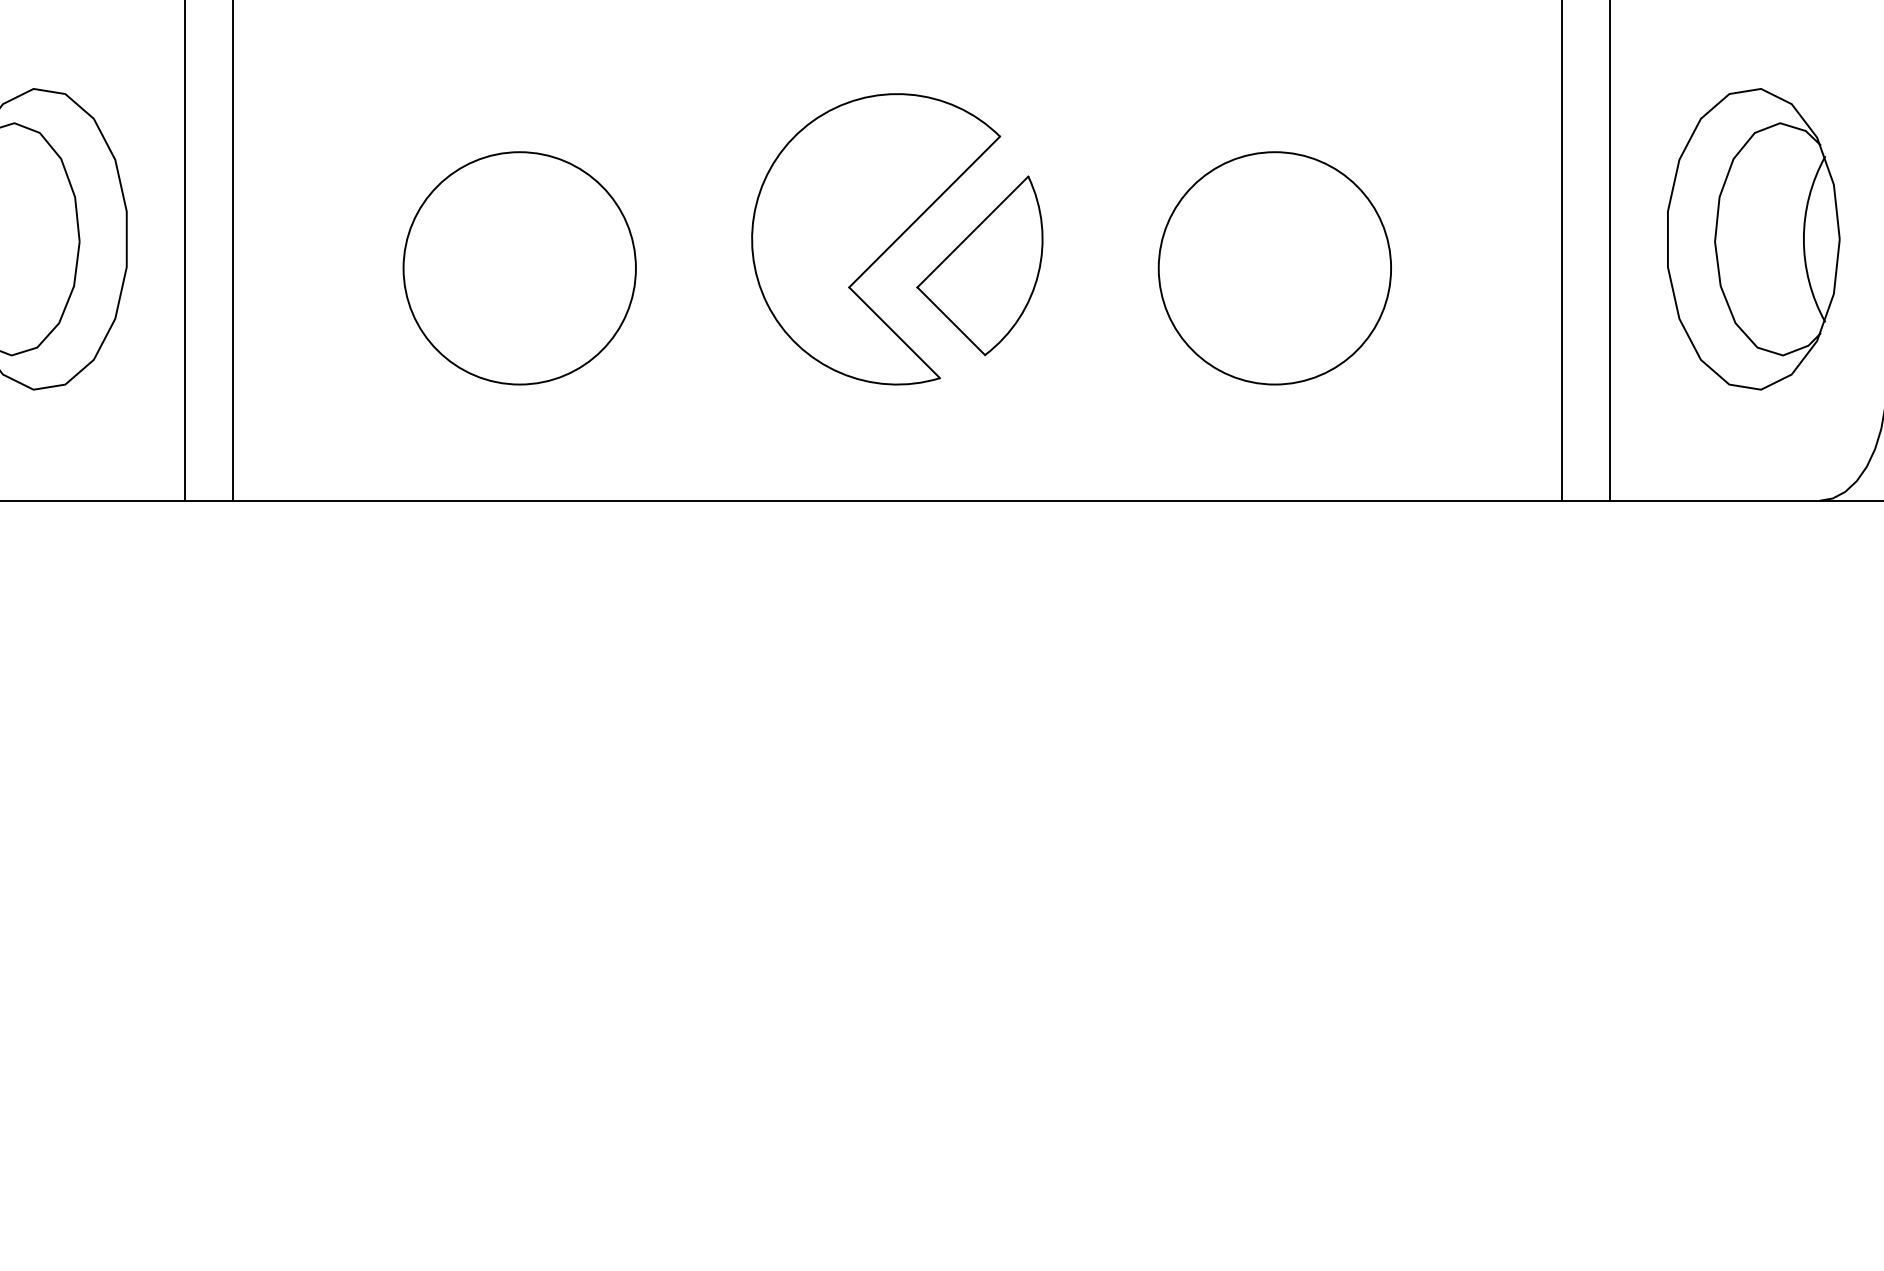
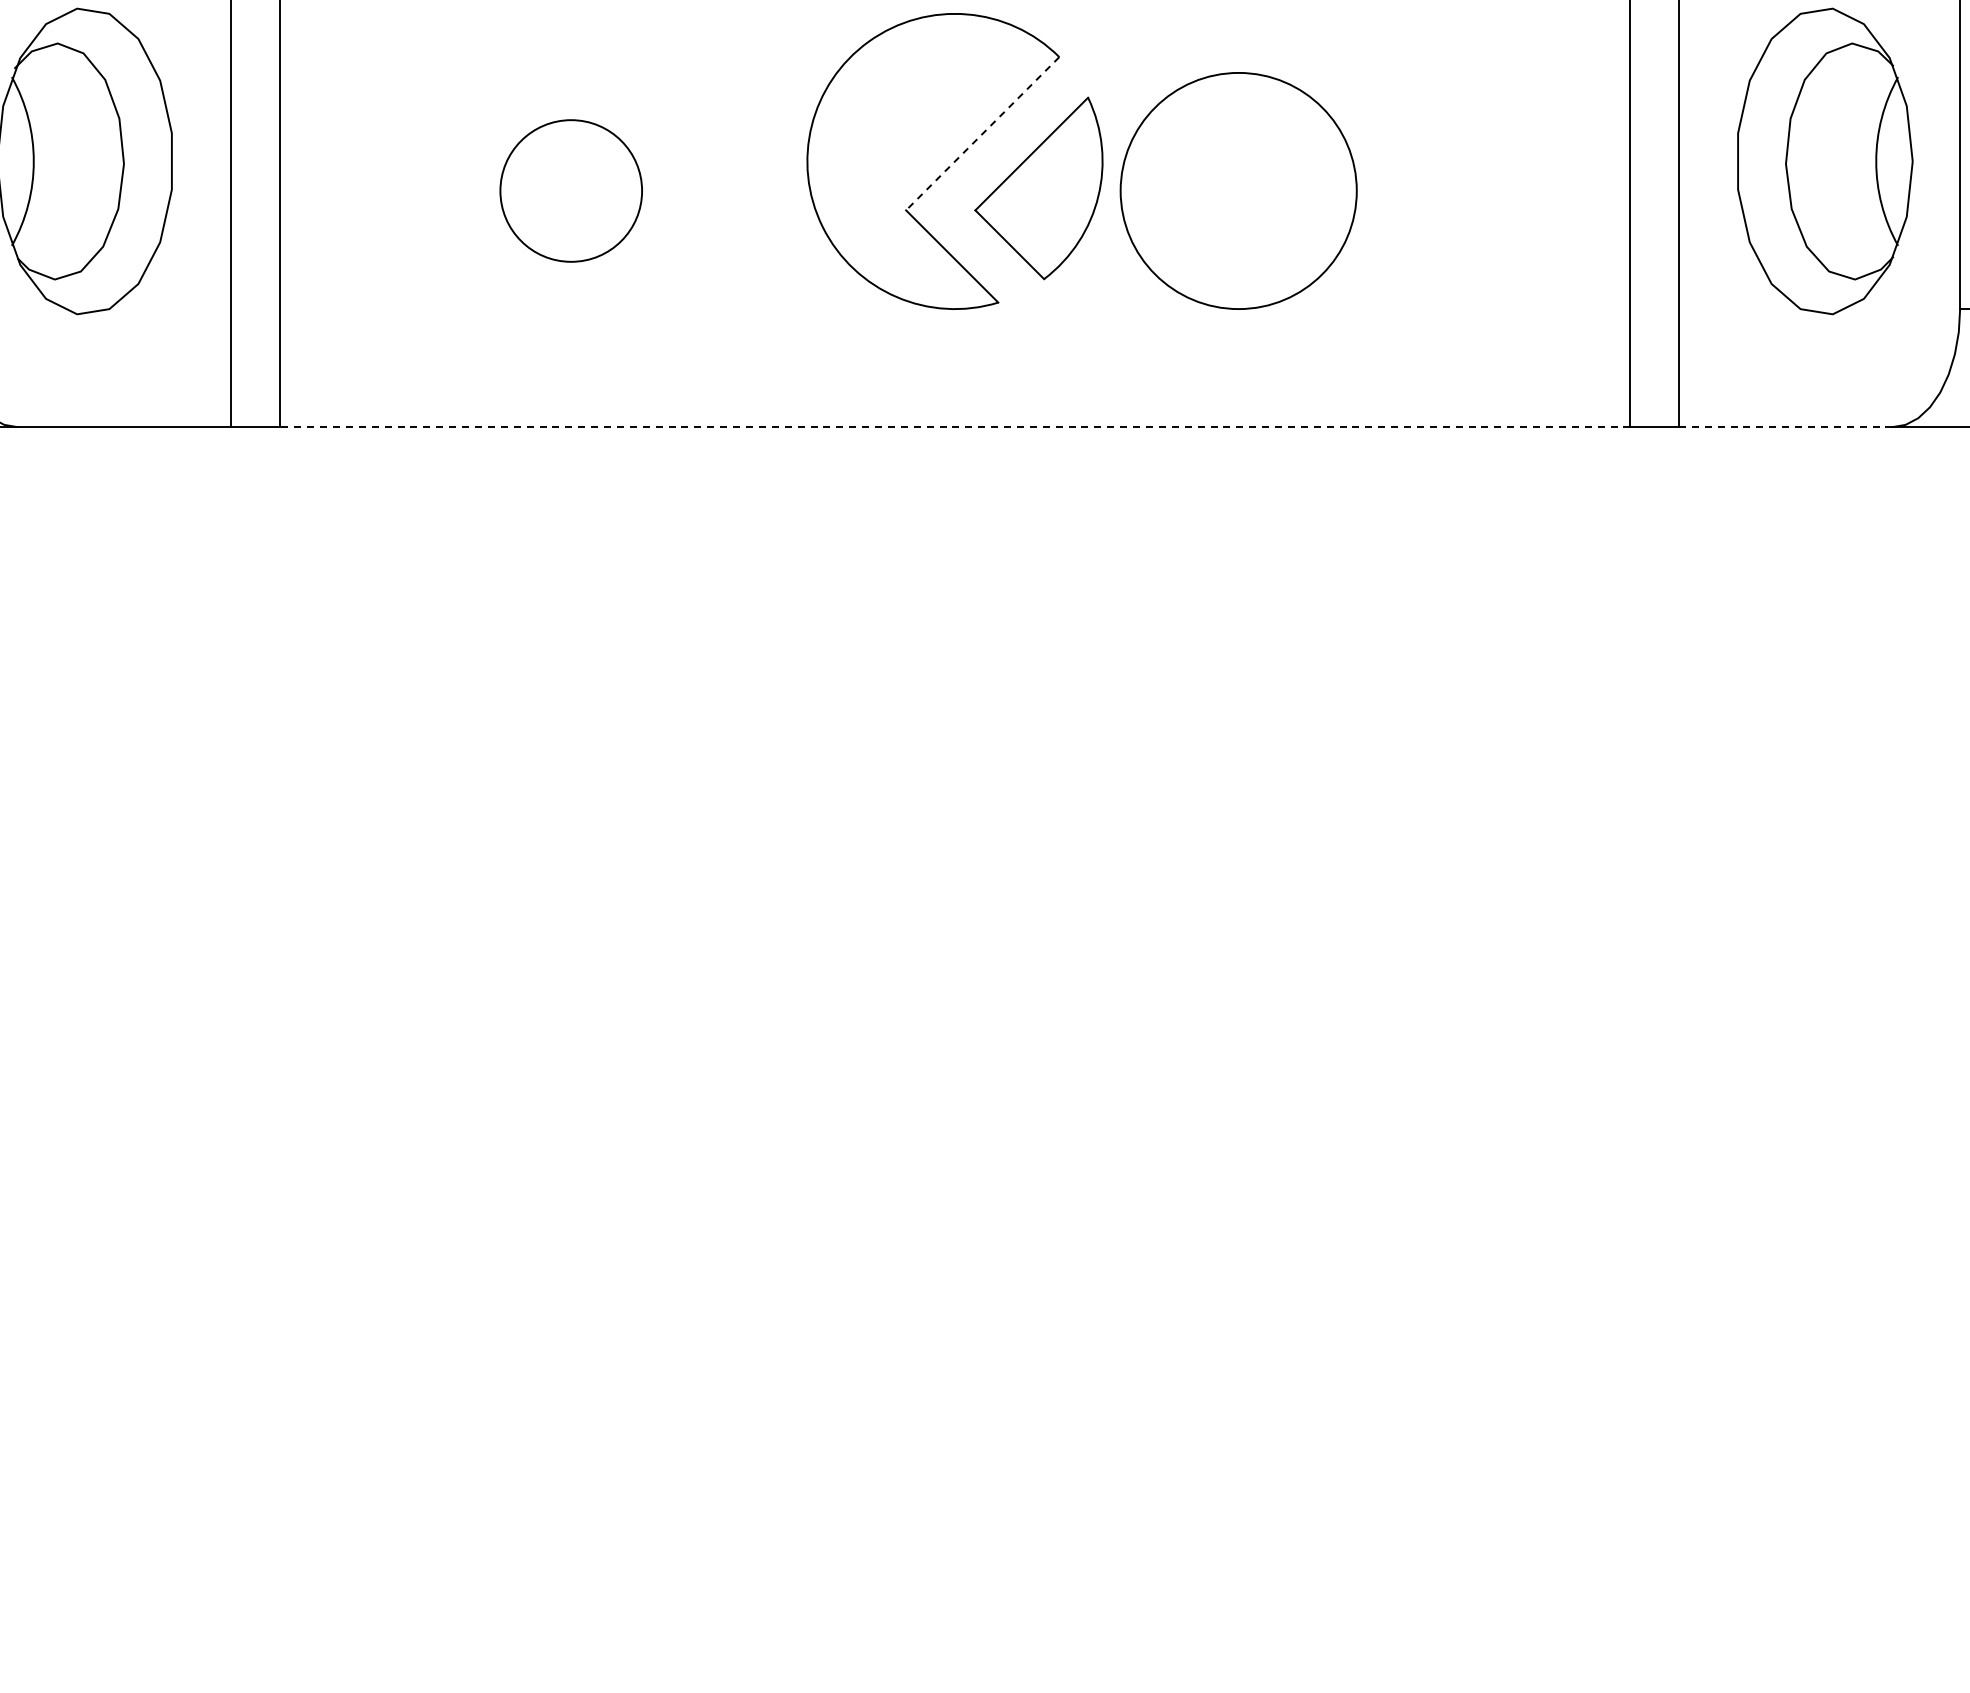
line: (924, 212) -> (982, 134), solid -> dashed
circle: (519, 267) -> (571, 190), size x0.6
circle: (1274, 267) -> (1238, 190), moved
line: (896, 501) -> (954, 427), solid -> dashed
line: (1714, 501) -> (1785, 427), solid -> dashed

